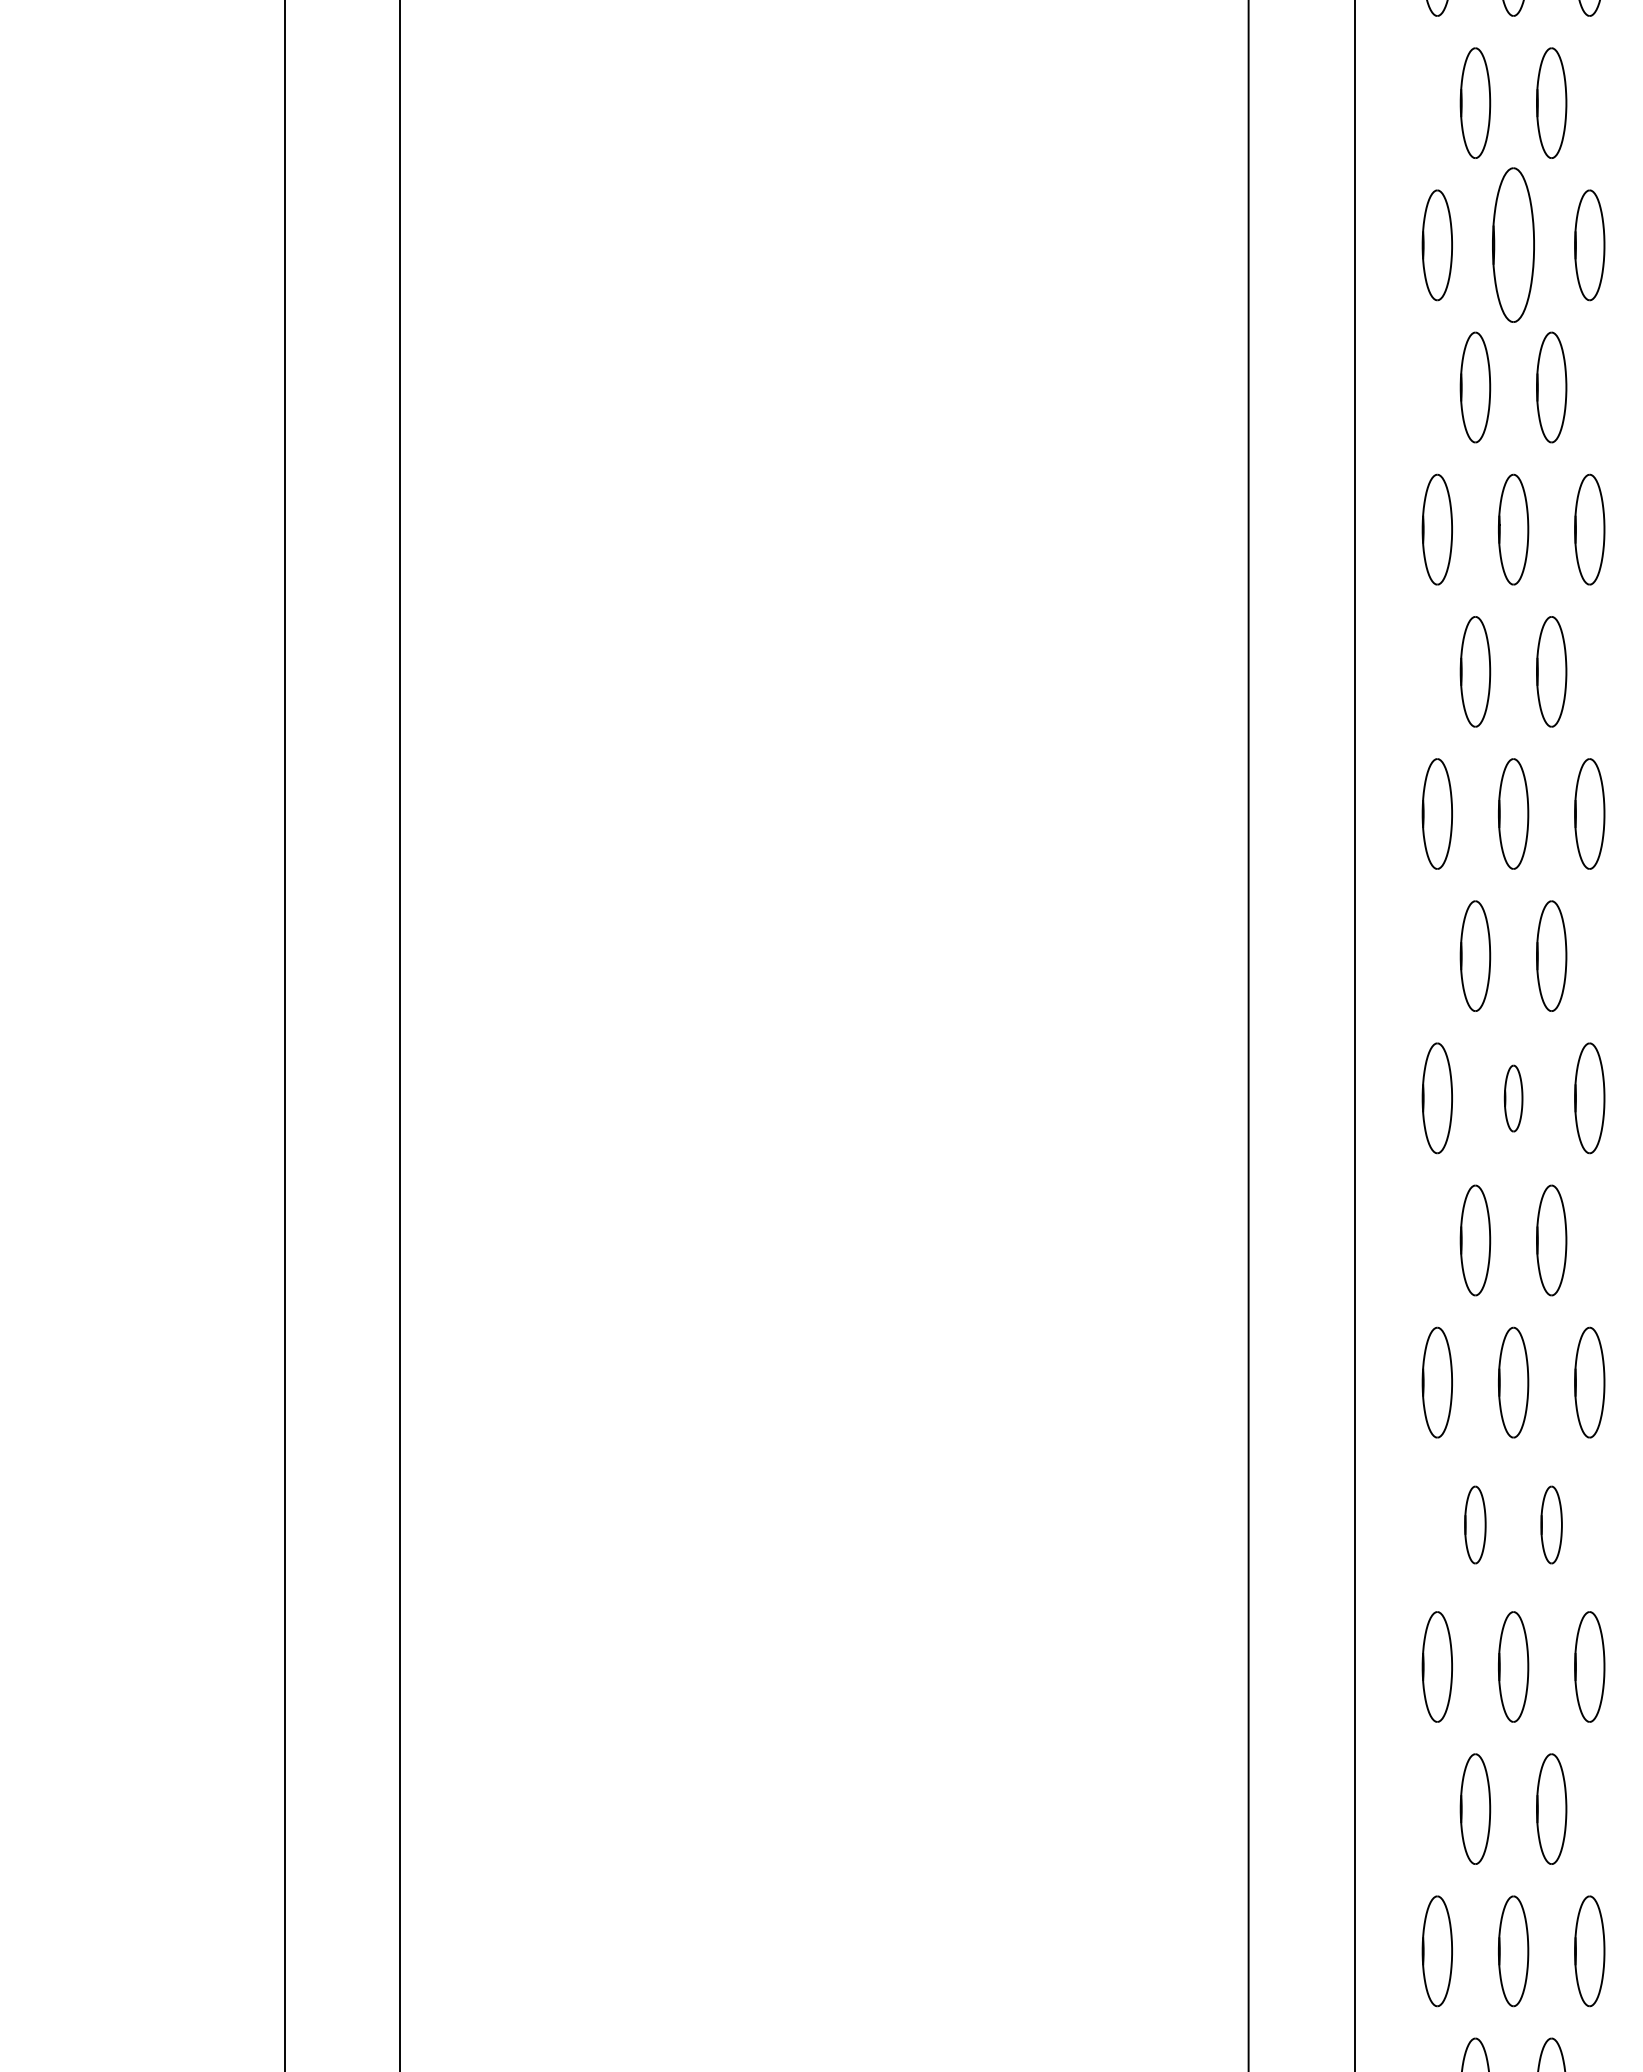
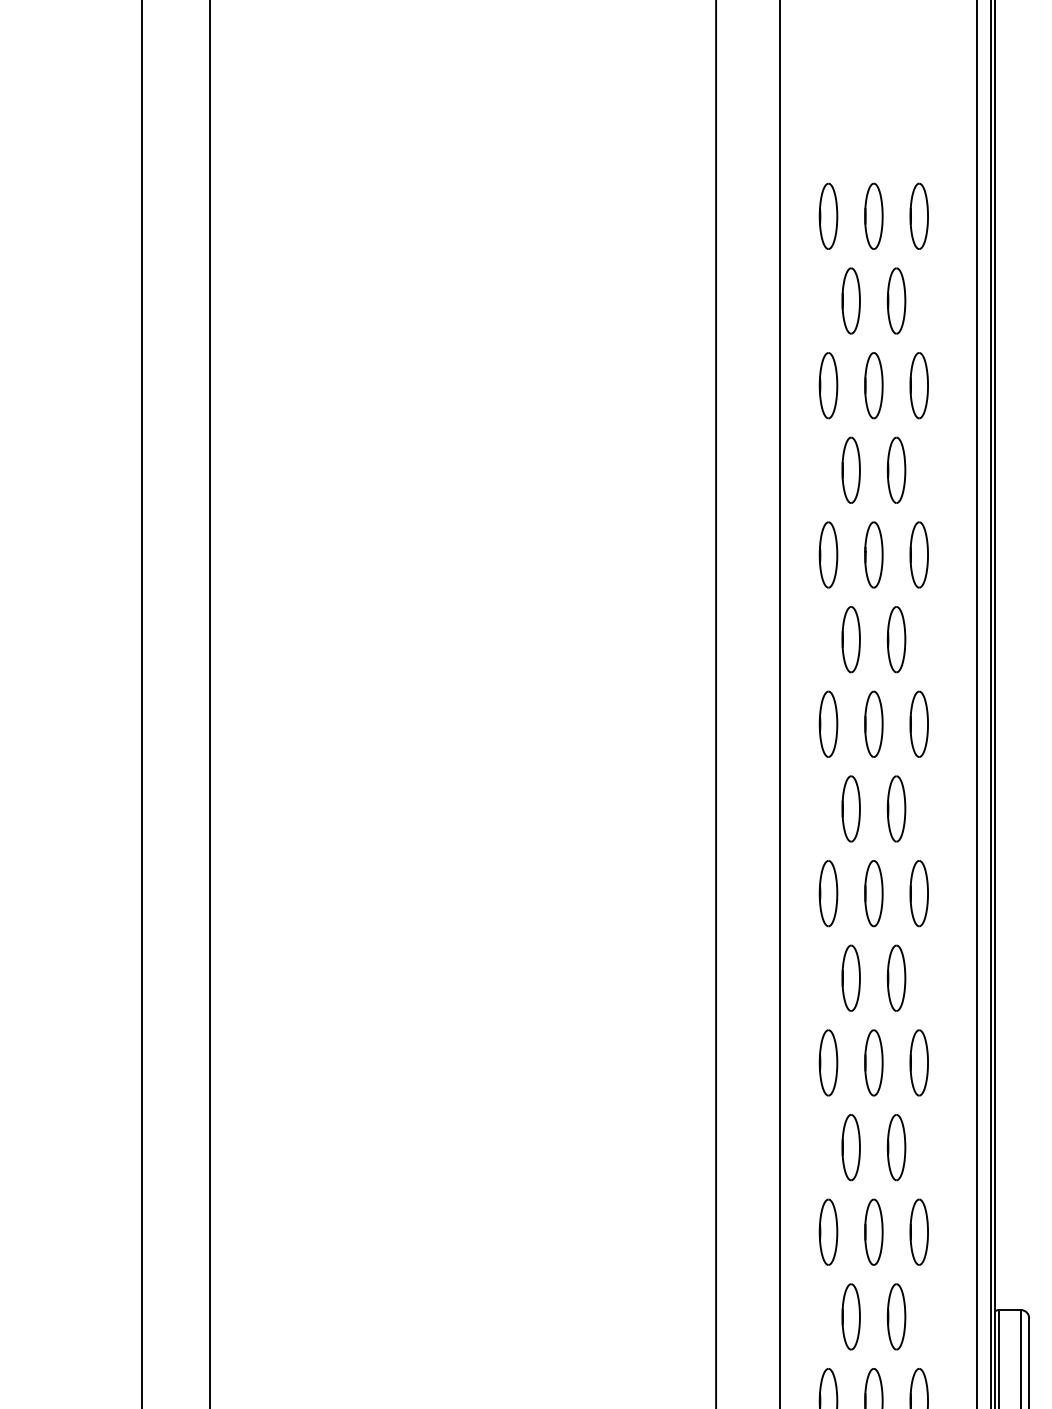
part: (1512, 245) -> (873, 385), size x0.71
part: (1512, 1098) -> (873, 893), size x1.67
part: (1474, 1524) -> (850, 1147), size x1.43
part: (1551, 1524) -> (896, 1147), size x1.43

